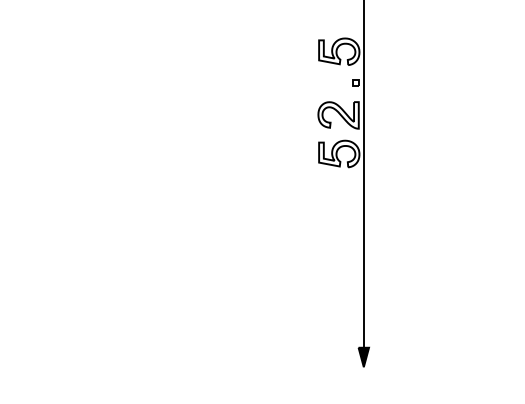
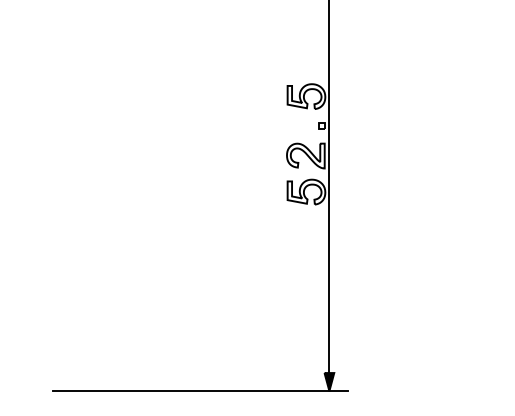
line: (225, 367) -> (200, 391), added

